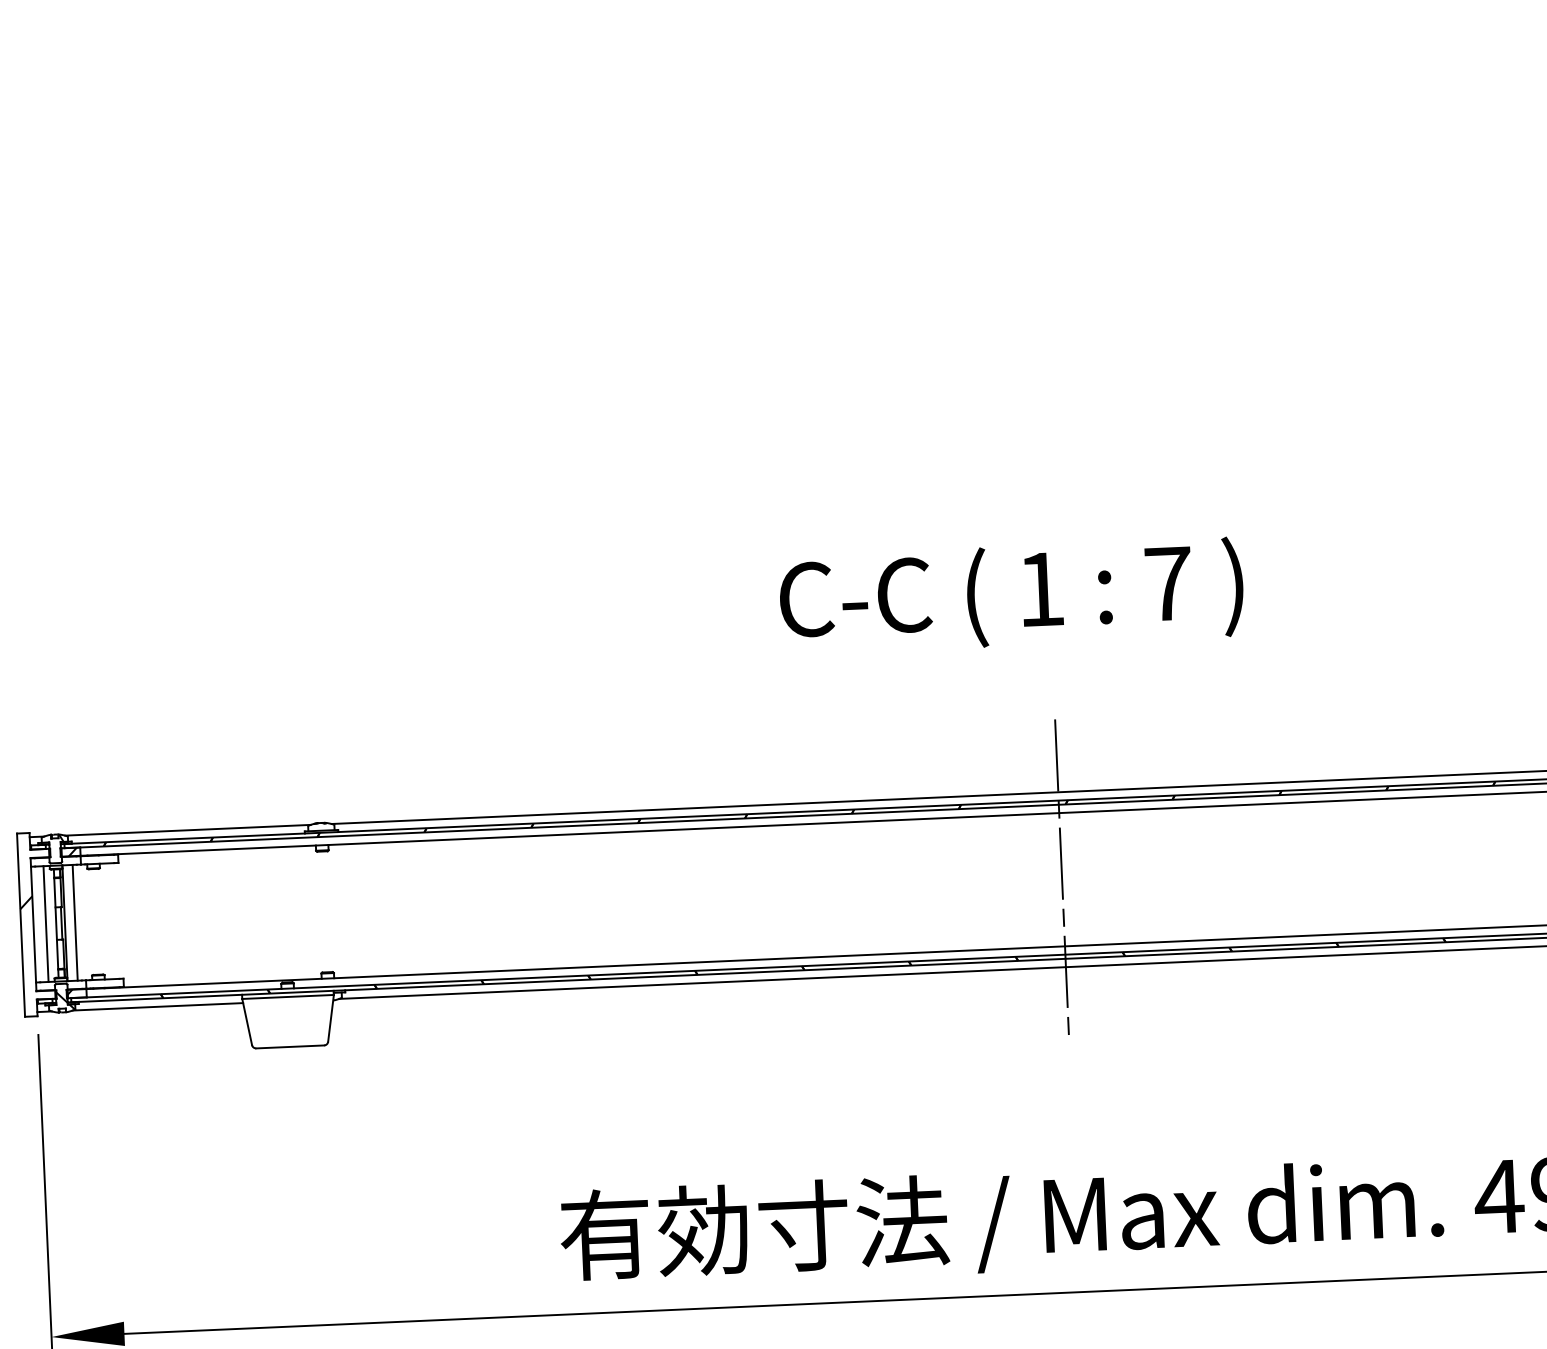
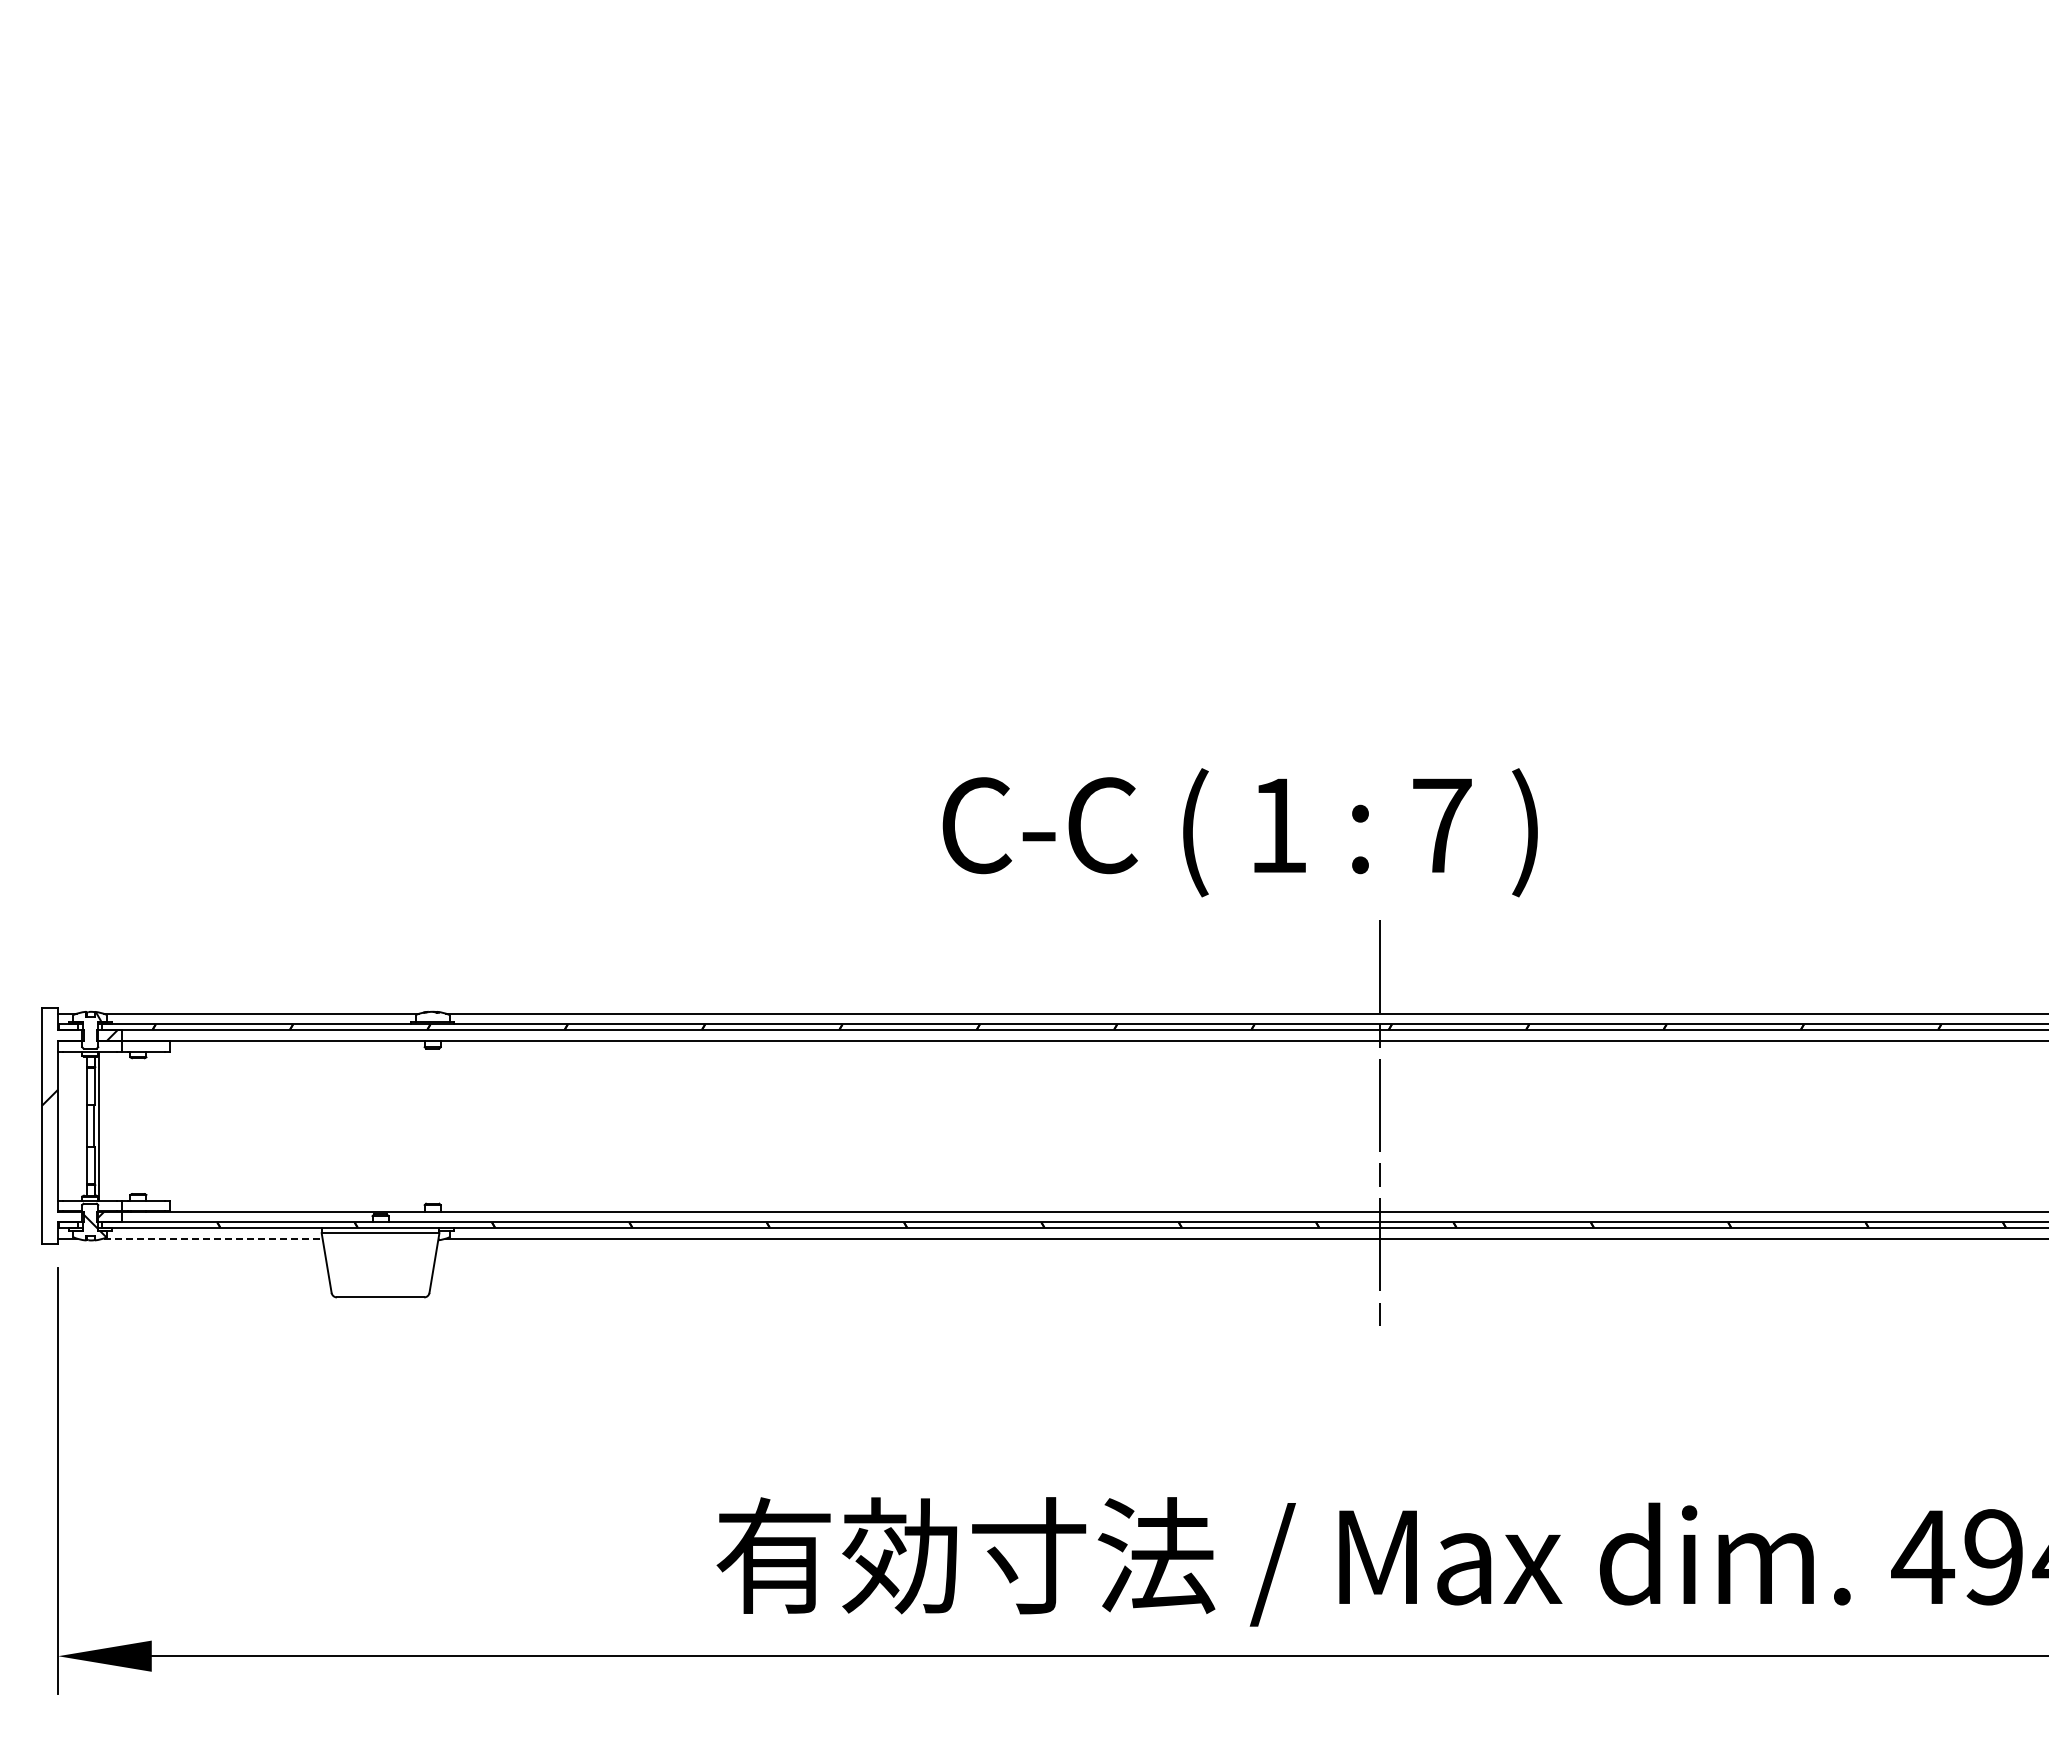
text: (1011, 596) -> (1239, 832), moved
line: (75, 922) -> (111, 1125), removed
line: (46, 923) -> (74, 1125), removed
line: (158, 1006) -> (213, 1238), solid -> dashed

